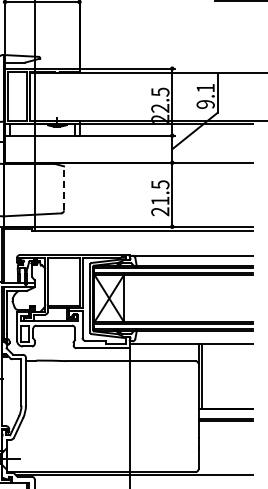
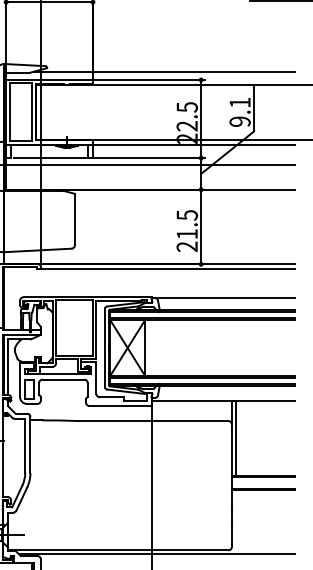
line: (140, 61) -> (164, 71), added
line: (128, 141) -> (150, 164), added
line: (64, 187) -> (75, 218), dashed -> solid

